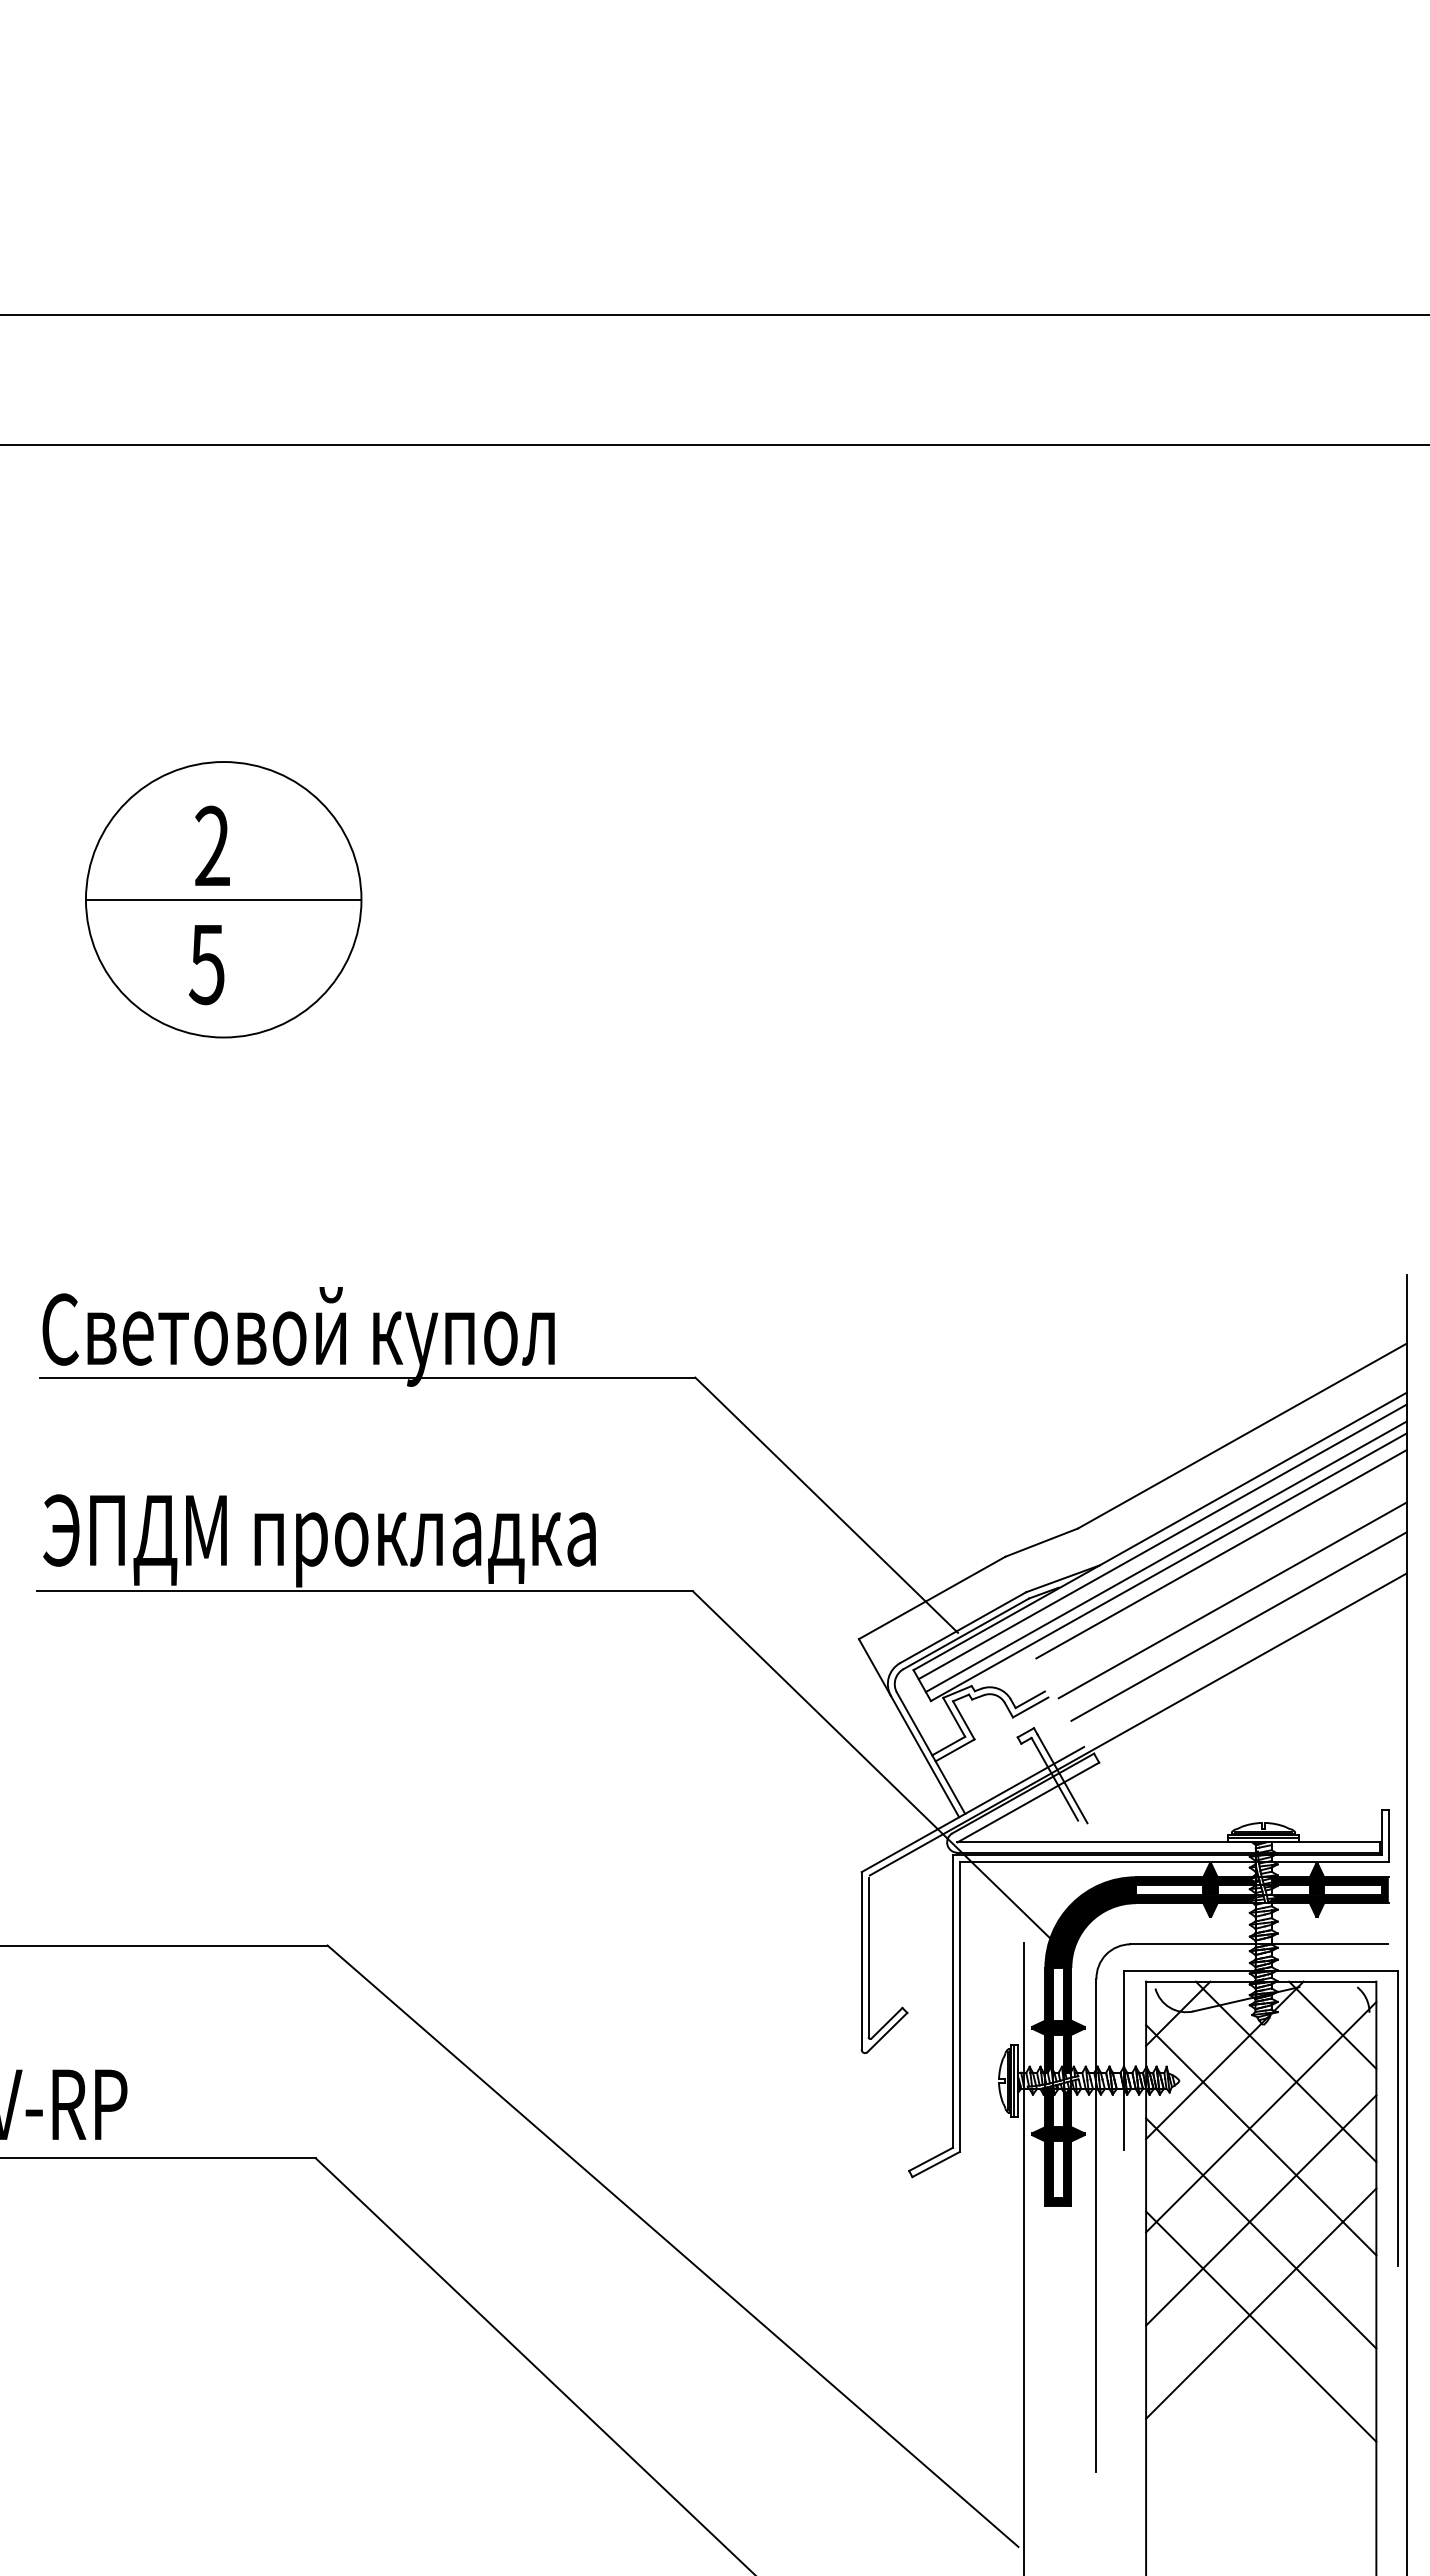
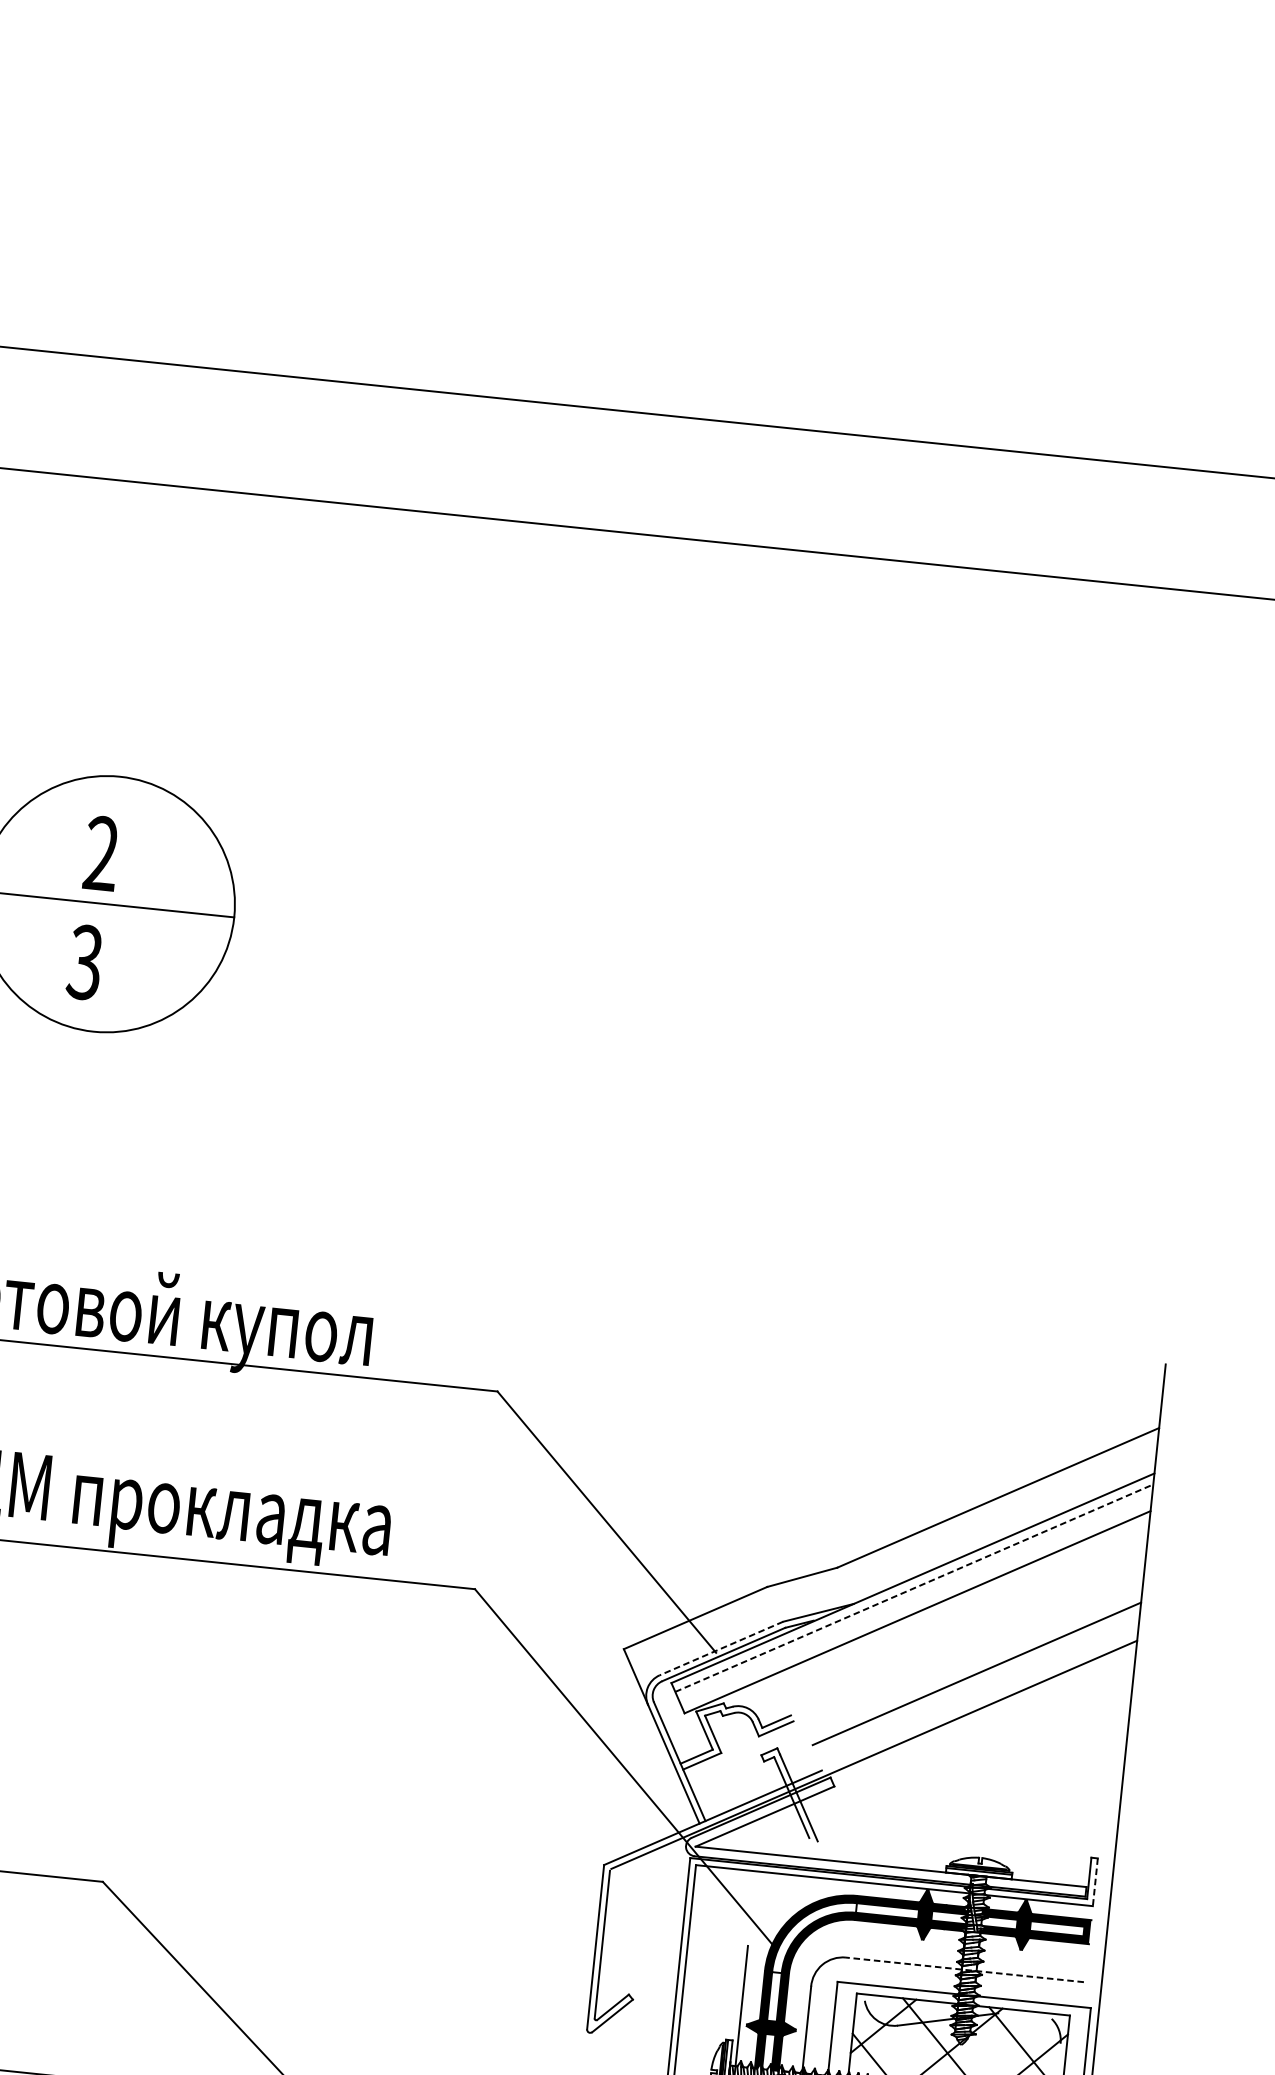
text: (206, 963) -> (84, 961), 5 -> 3
line: (1163, 1541) -> (915, 1587), solid -> dashed
line: (1221, 1554) -> (967, 1605), removed
line: (1165, 1556) -> (915, 1602), removed
line: (1232, 1600) -> (973, 1649), removed
line: (962, 1627) -> (720, 1648), solid -> dashed
line: (1388, 1836) -> (1095, 1882), solid -> dashed
fill: (1094, 1926) -> (814, 1937), removed
line: (1259, 1944) -> (965, 1970), solid -> dashed

